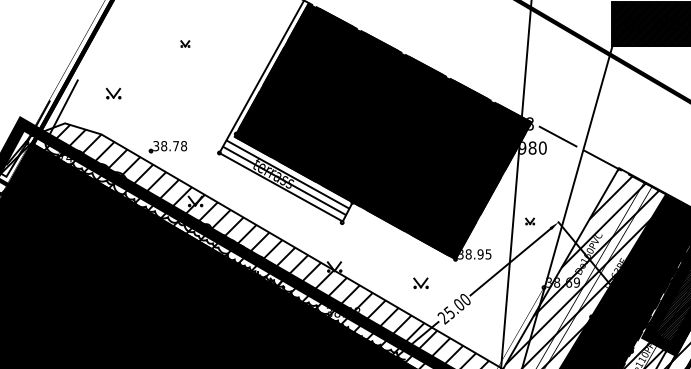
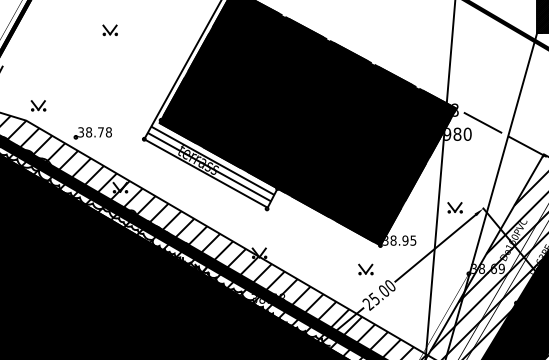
part: (185, 43) -> (110, 29), size x1.67
part: (113, 93) -> (38, 105), moved
part: (529, 221) -> (454, 207), size x1.67
part: (420, 282) -> (365, 268), moved

